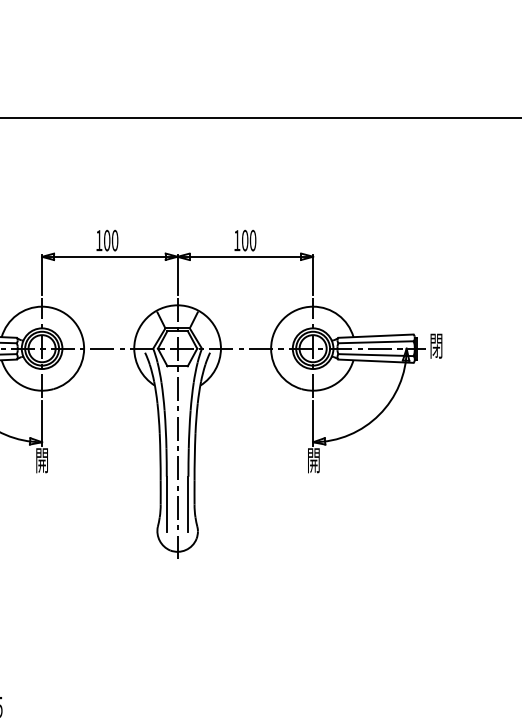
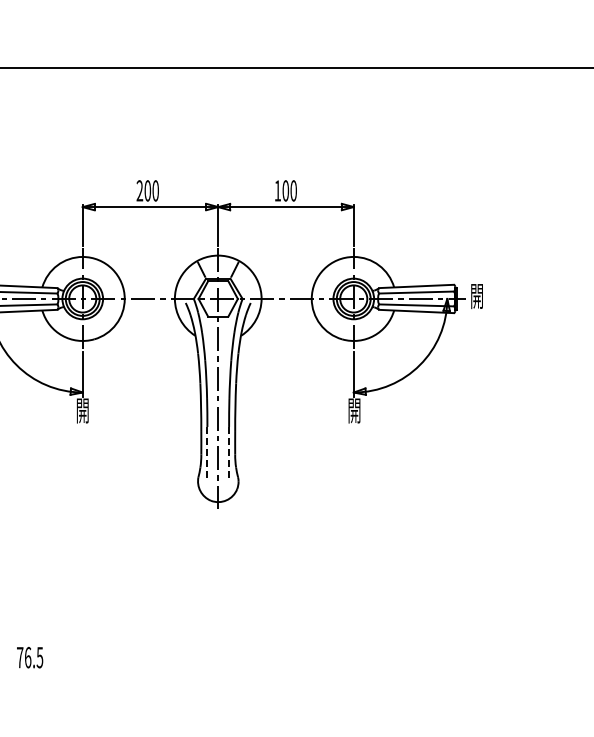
text: (98, 240) -> (139, 190), 100 -> 200
text: (435, 348) -> (476, 298), 閉 -> 開
line: (166, 504) -> (207, 454), solid -> dashed
line: (188, 504) -> (229, 454), solid -> dashed

